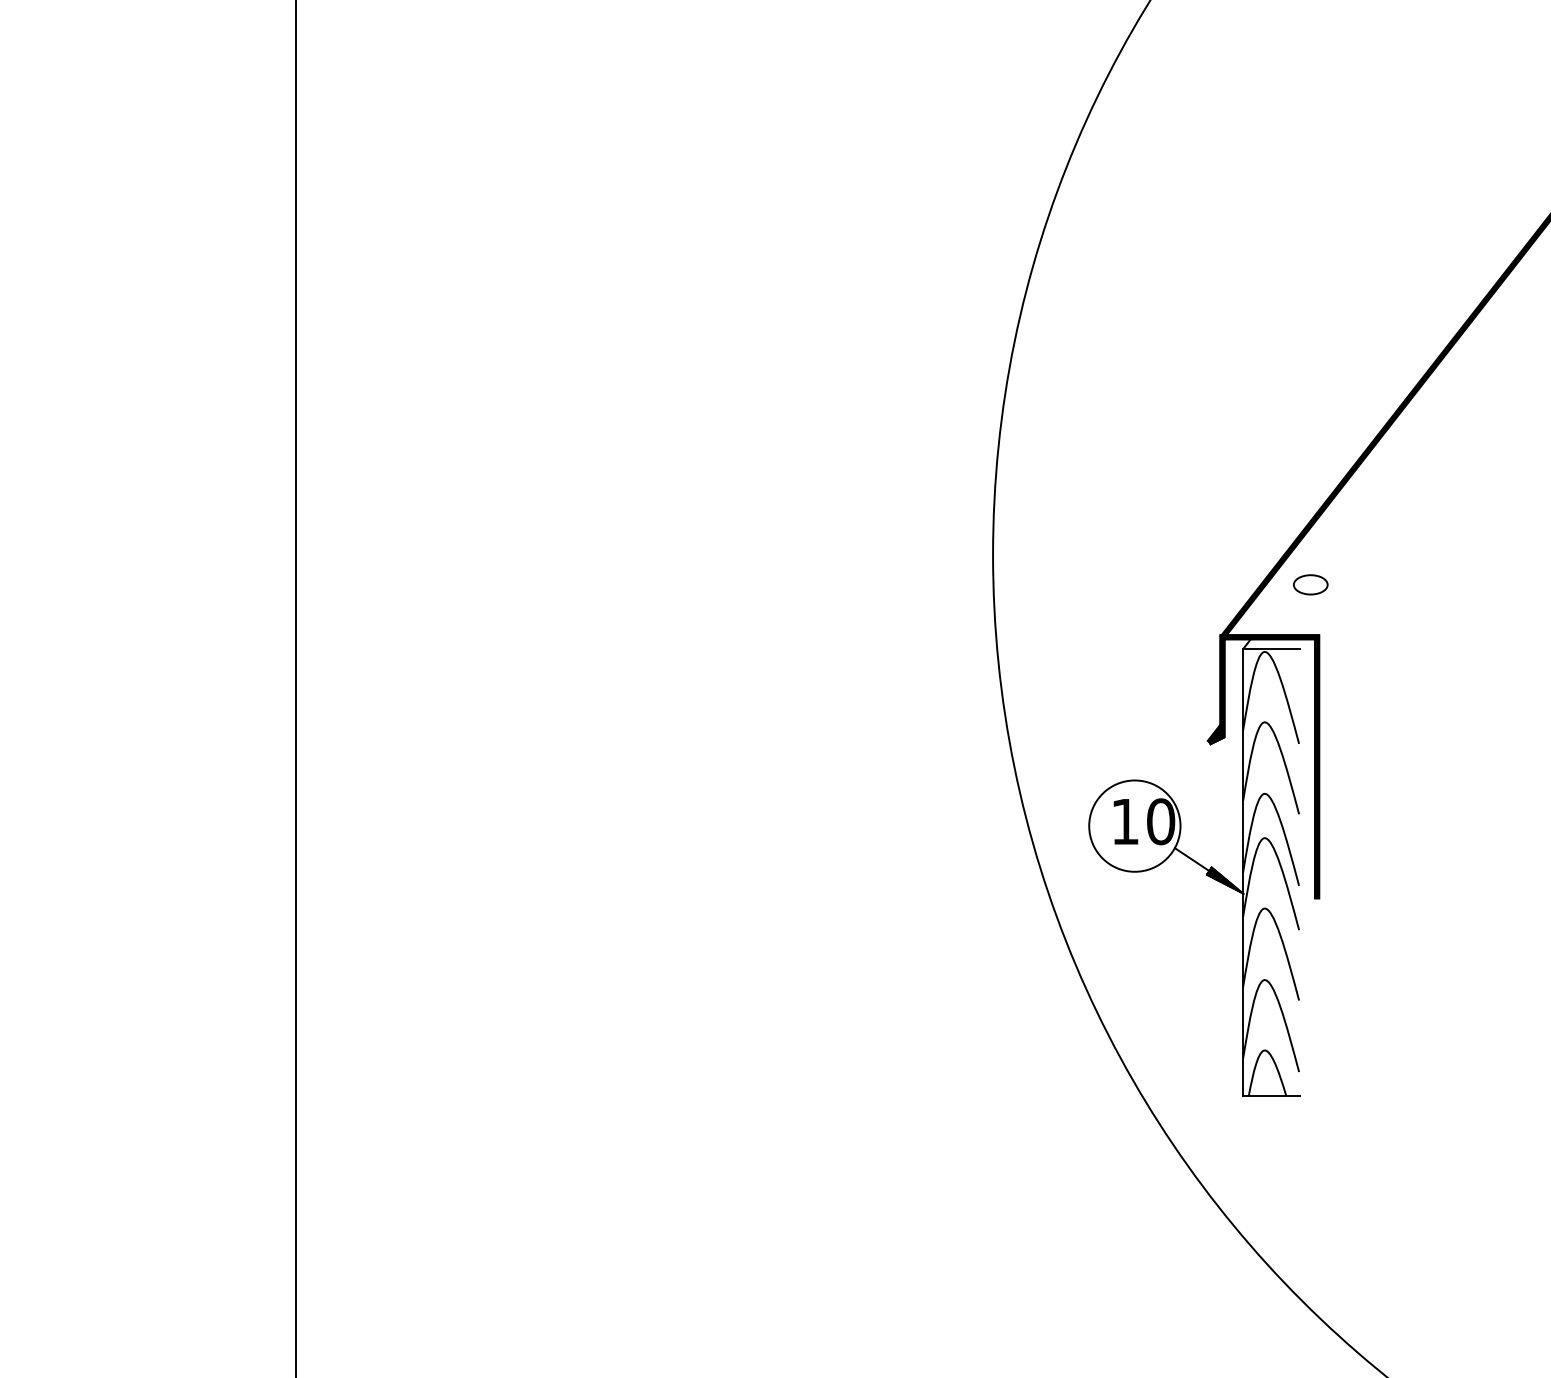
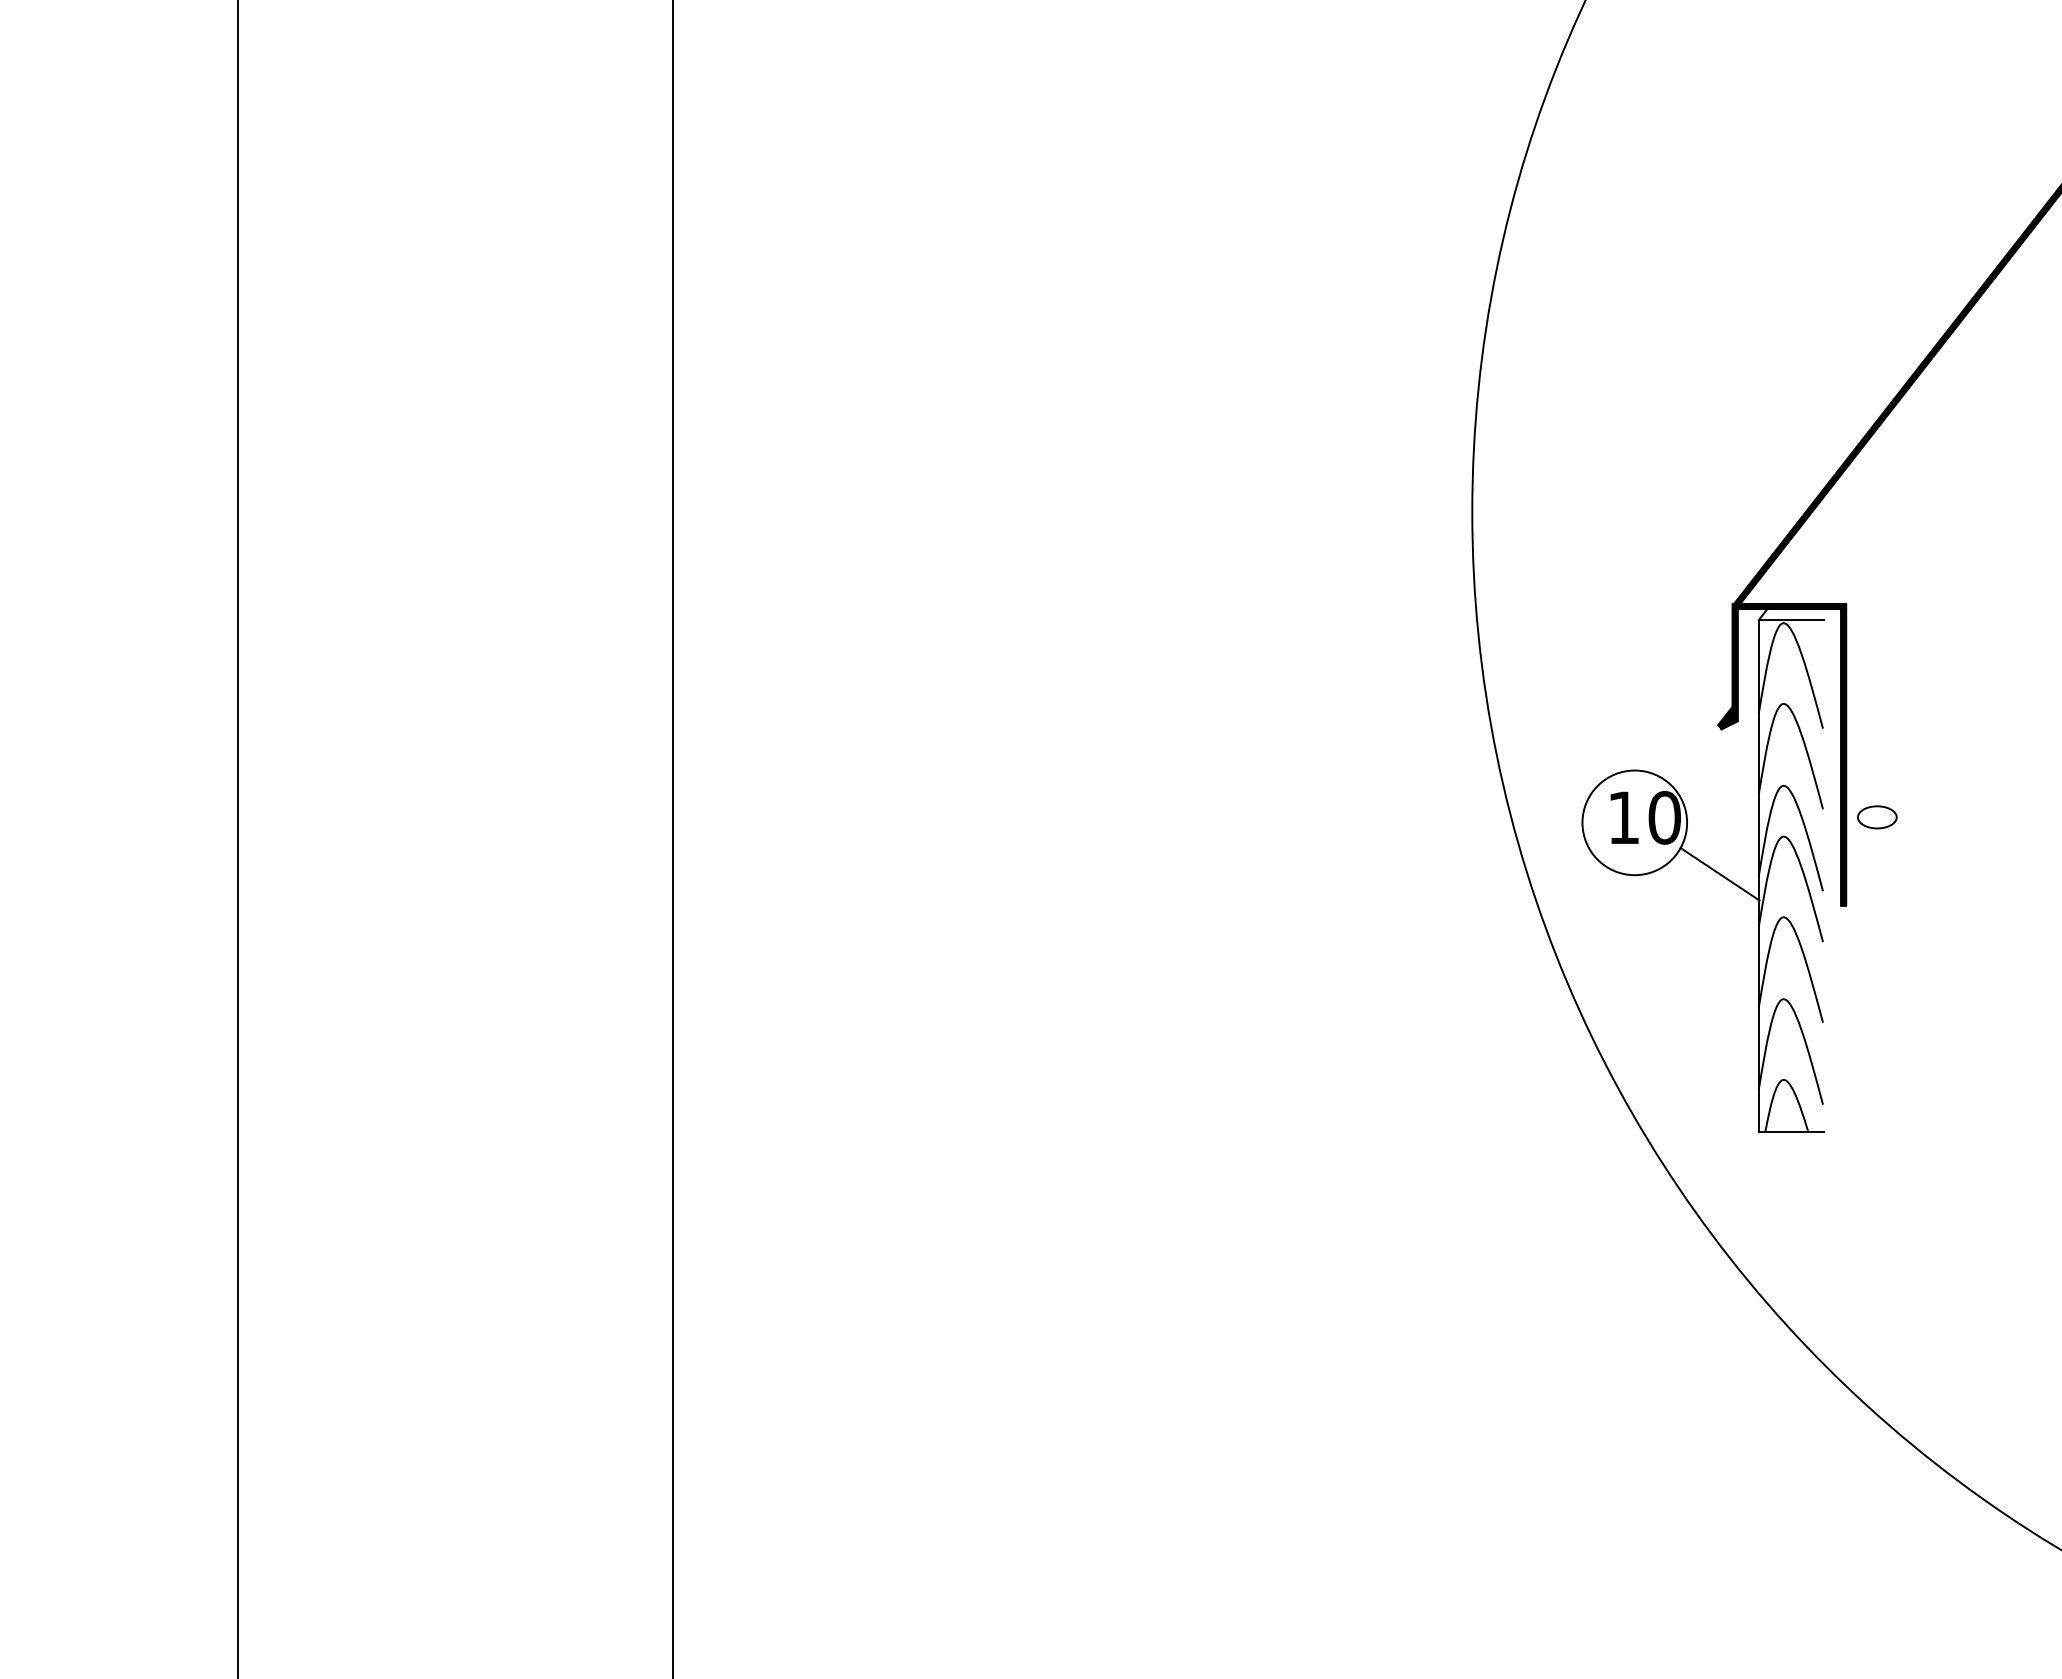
part: (1310, 584) -> (1877, 817), moved
hatch: (1224, 879) -> (1737, 884), removed

